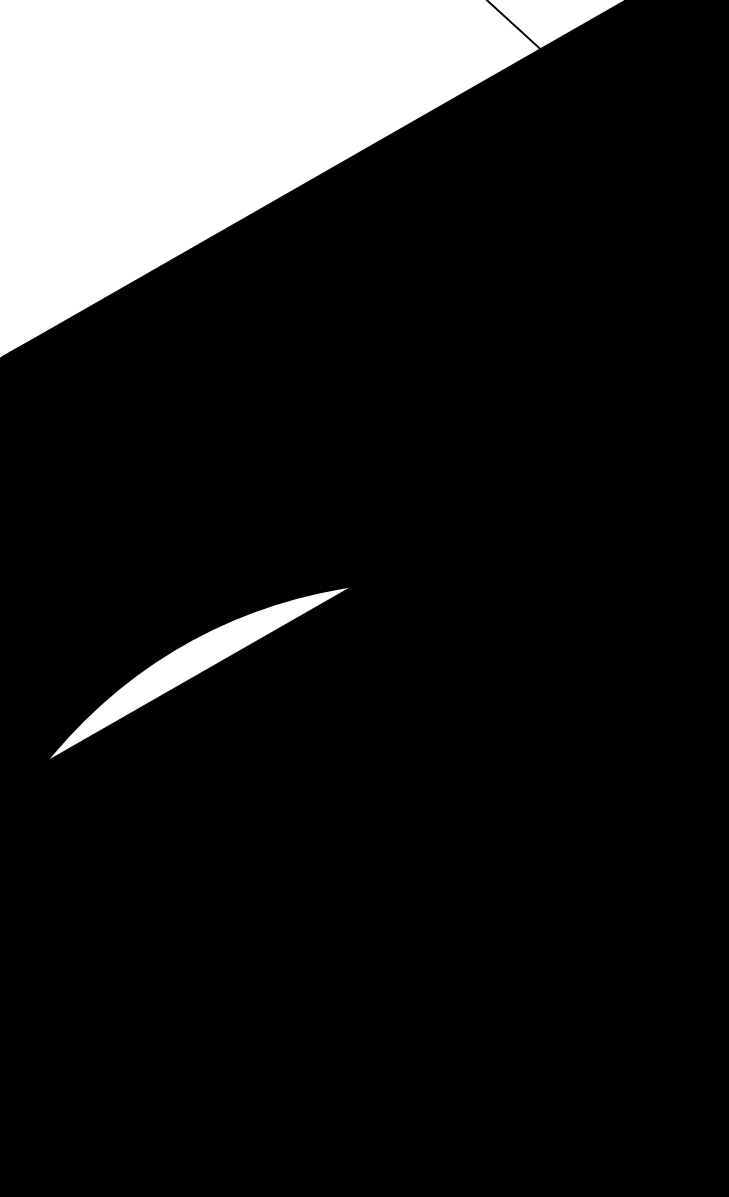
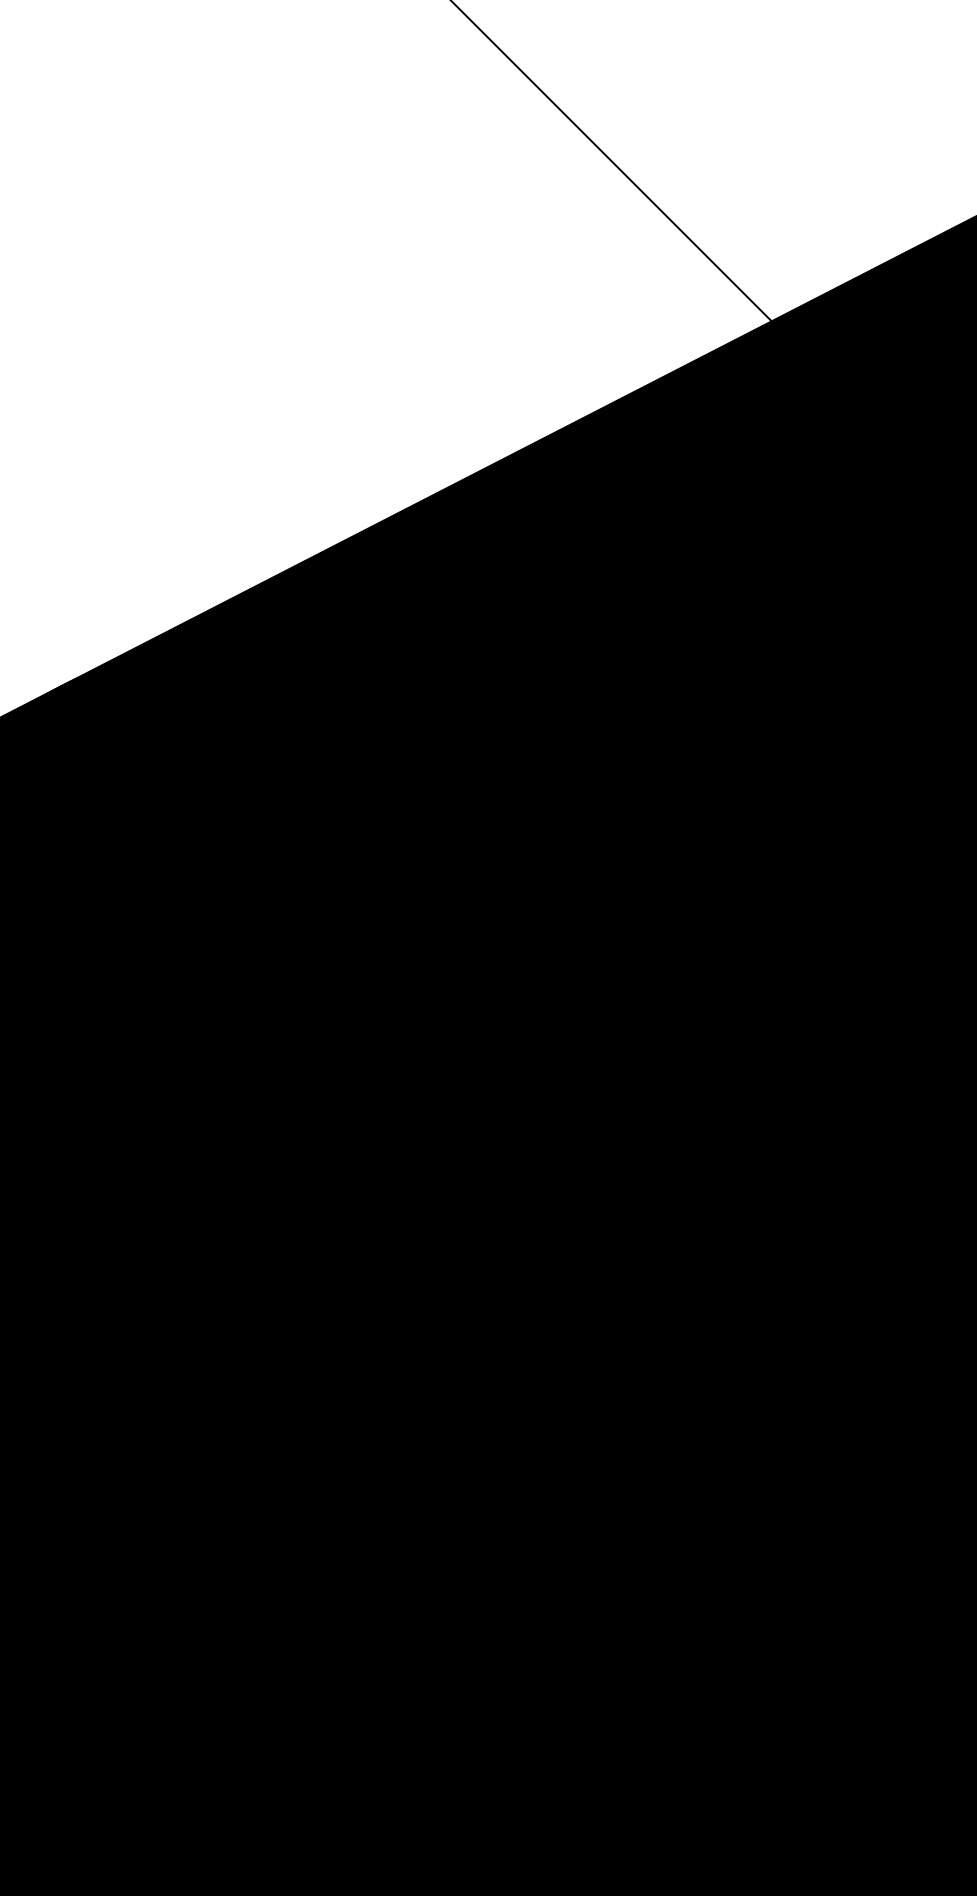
fill: (199, 673) -> (285, 1122), added

